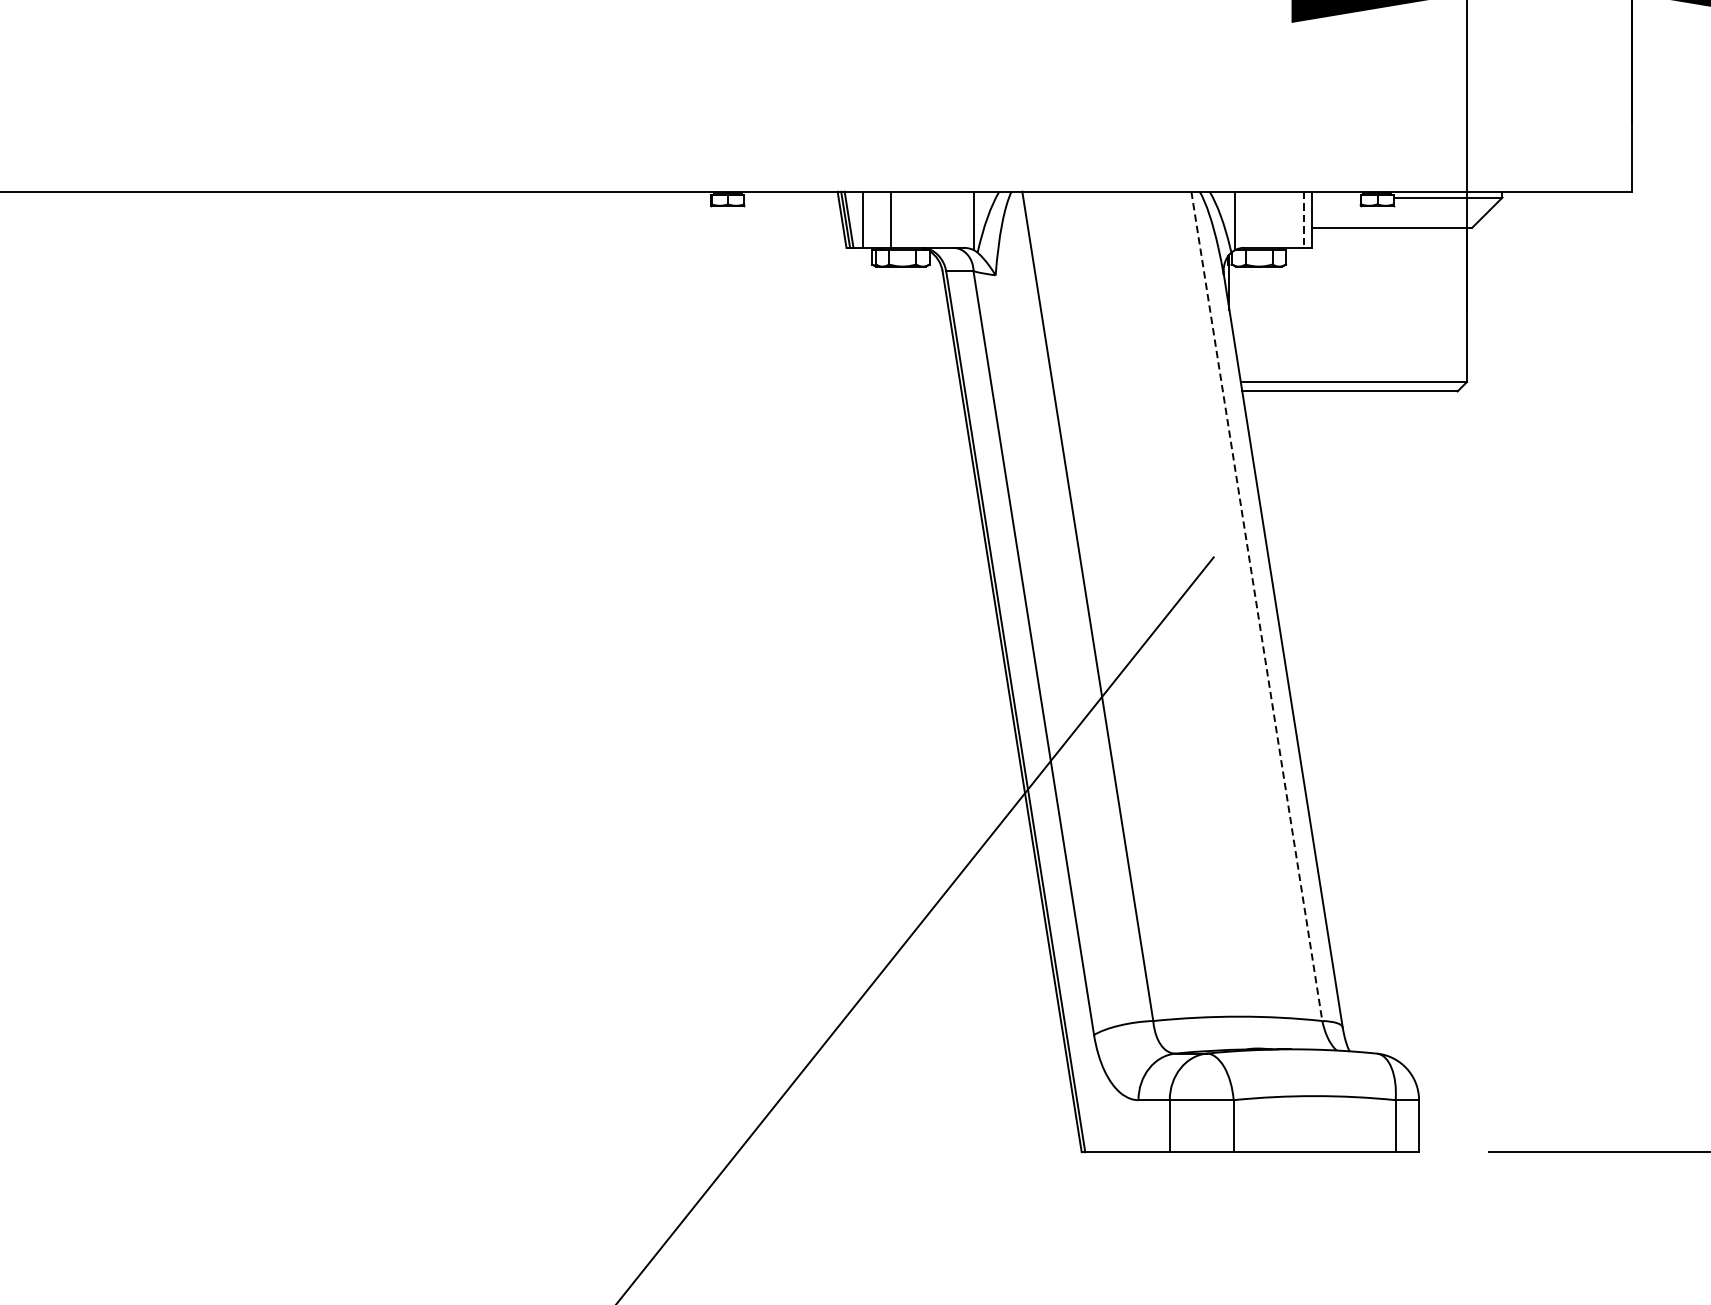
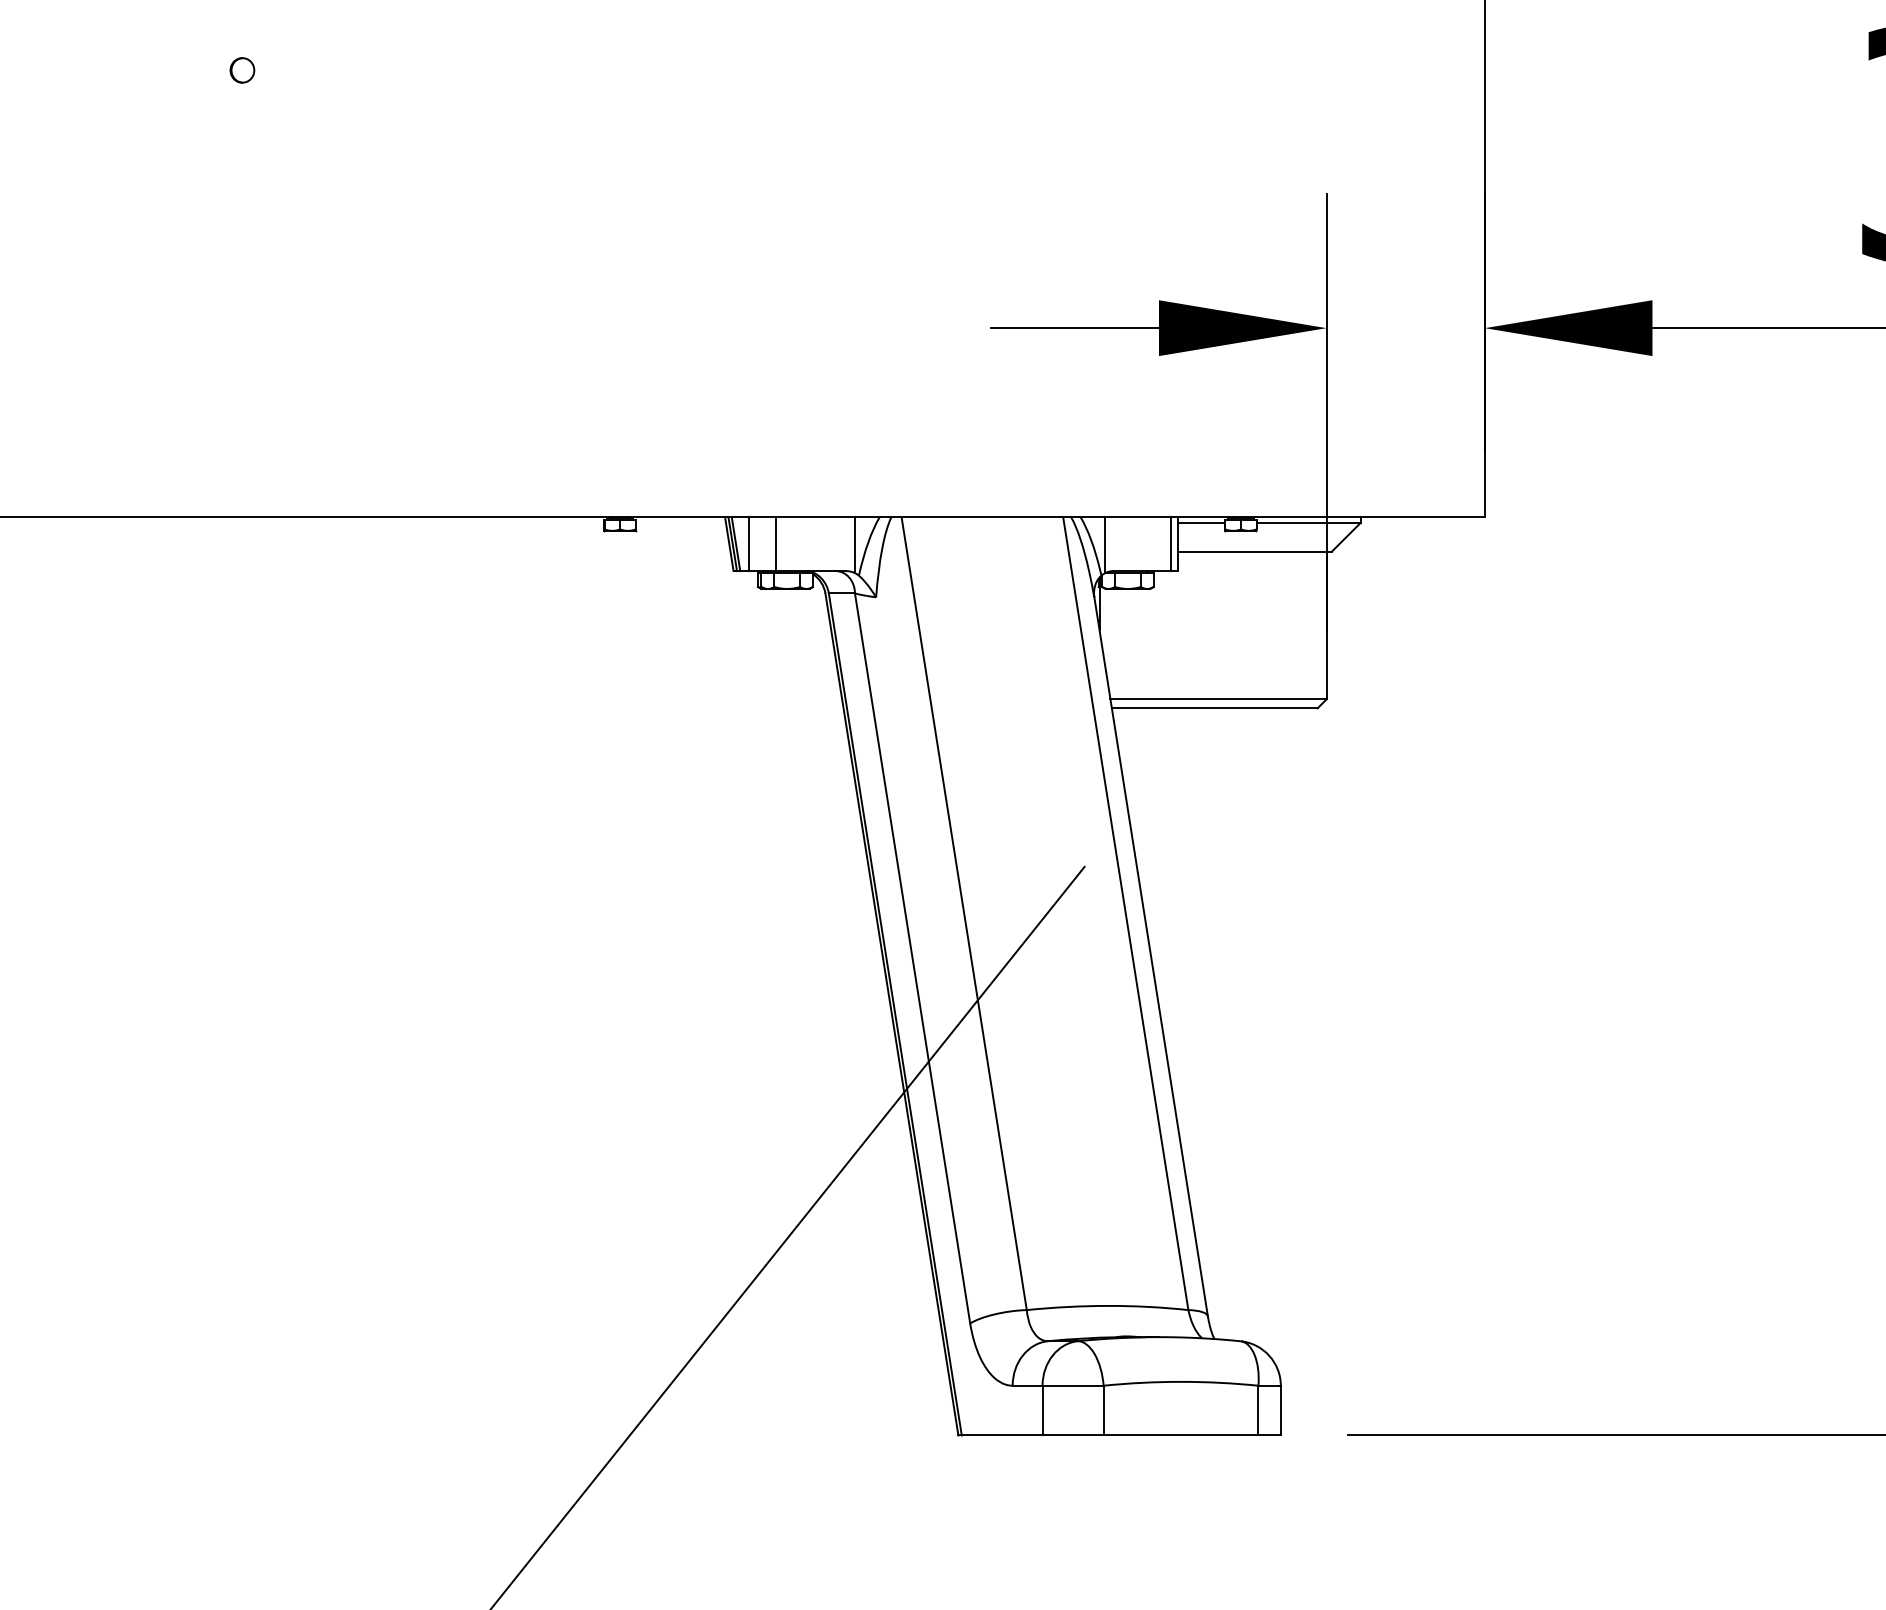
line: (1336, 198) -> (1201, 523), added
line: (1303, 220) -> (1170, 544), dashed -> solid
line: (1256, 607) -> (1125, 914), dashed -> solid

